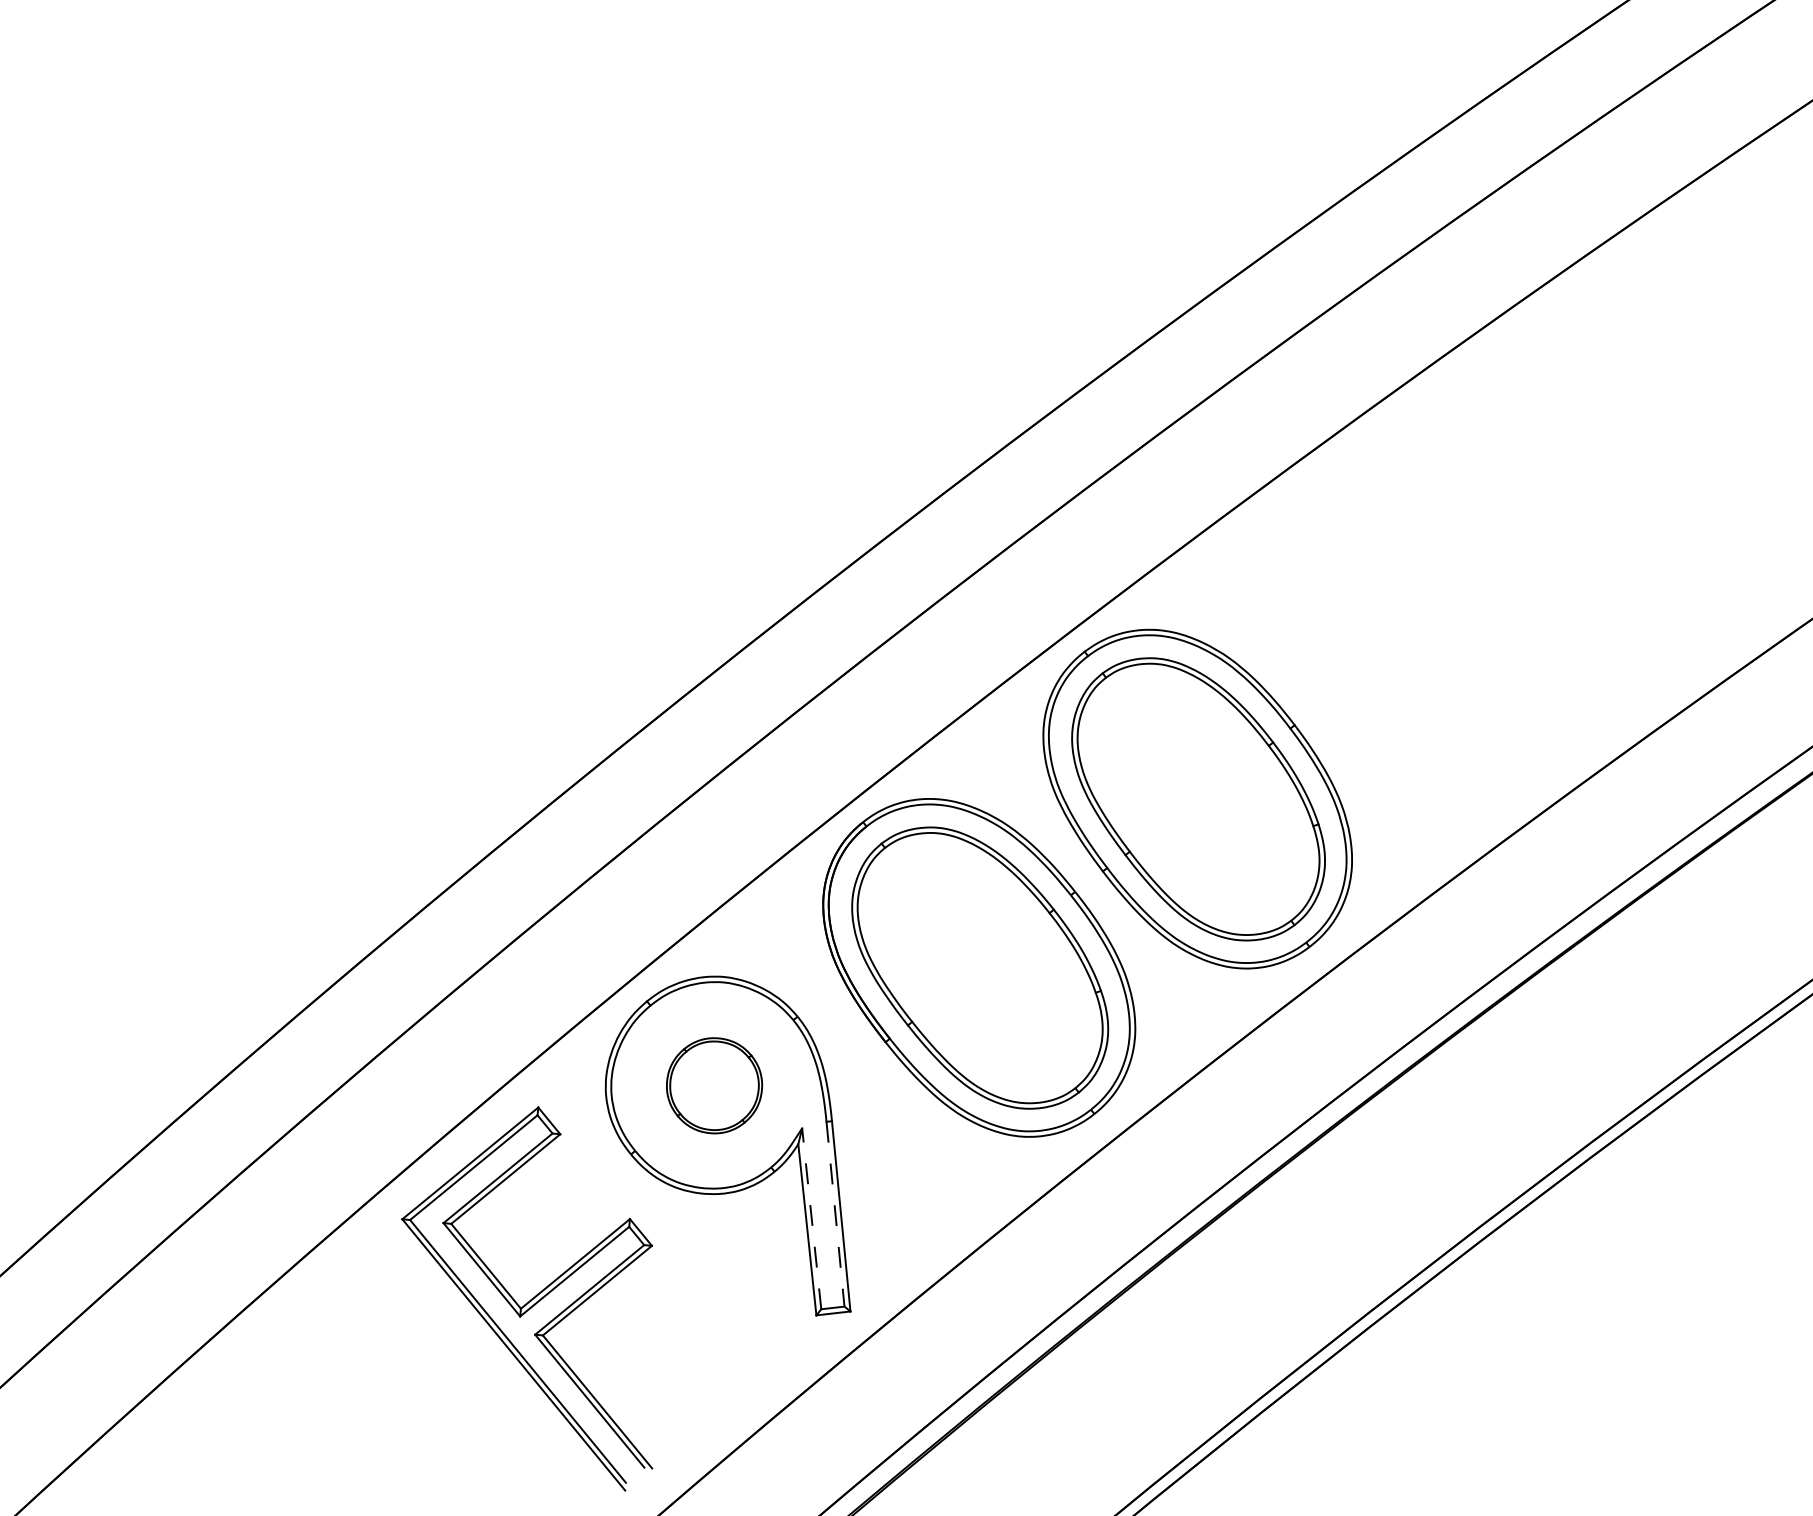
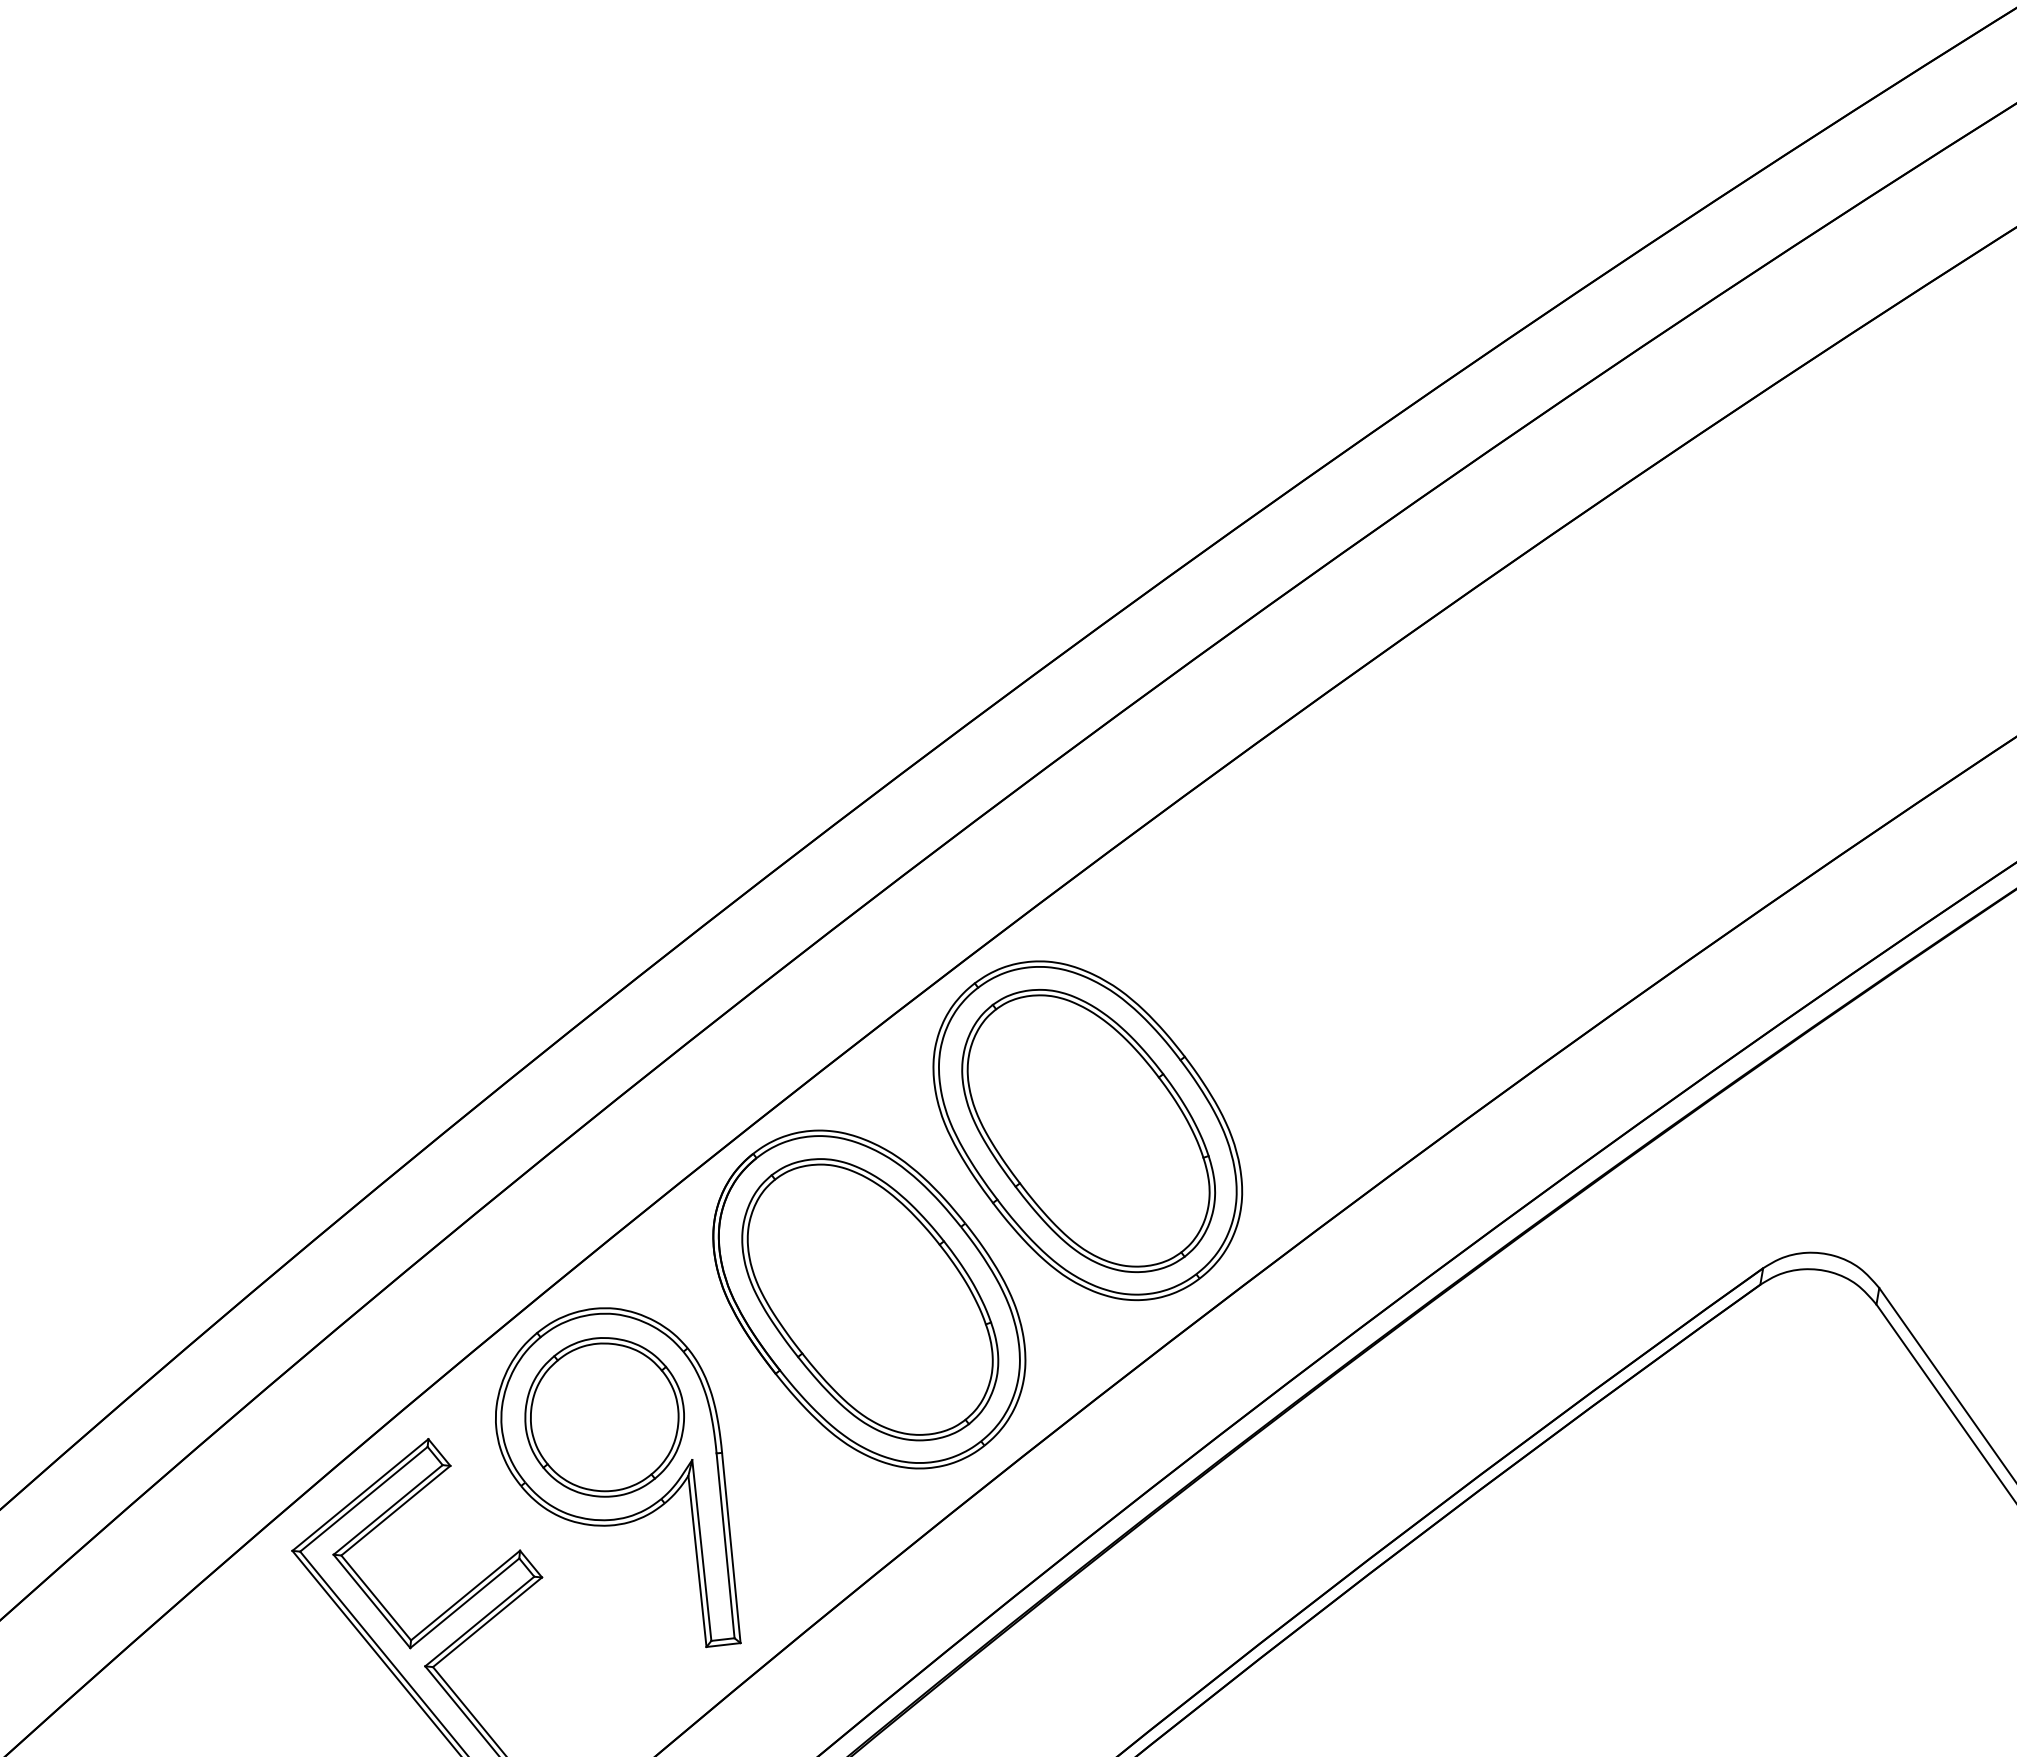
part: (714, 1085) -> (604, 1417), size x1.67
line: (835, 1213) -> (725, 1545), dashed -> solid
line: (811, 1218) -> (701, 1550), dashed -> solid

